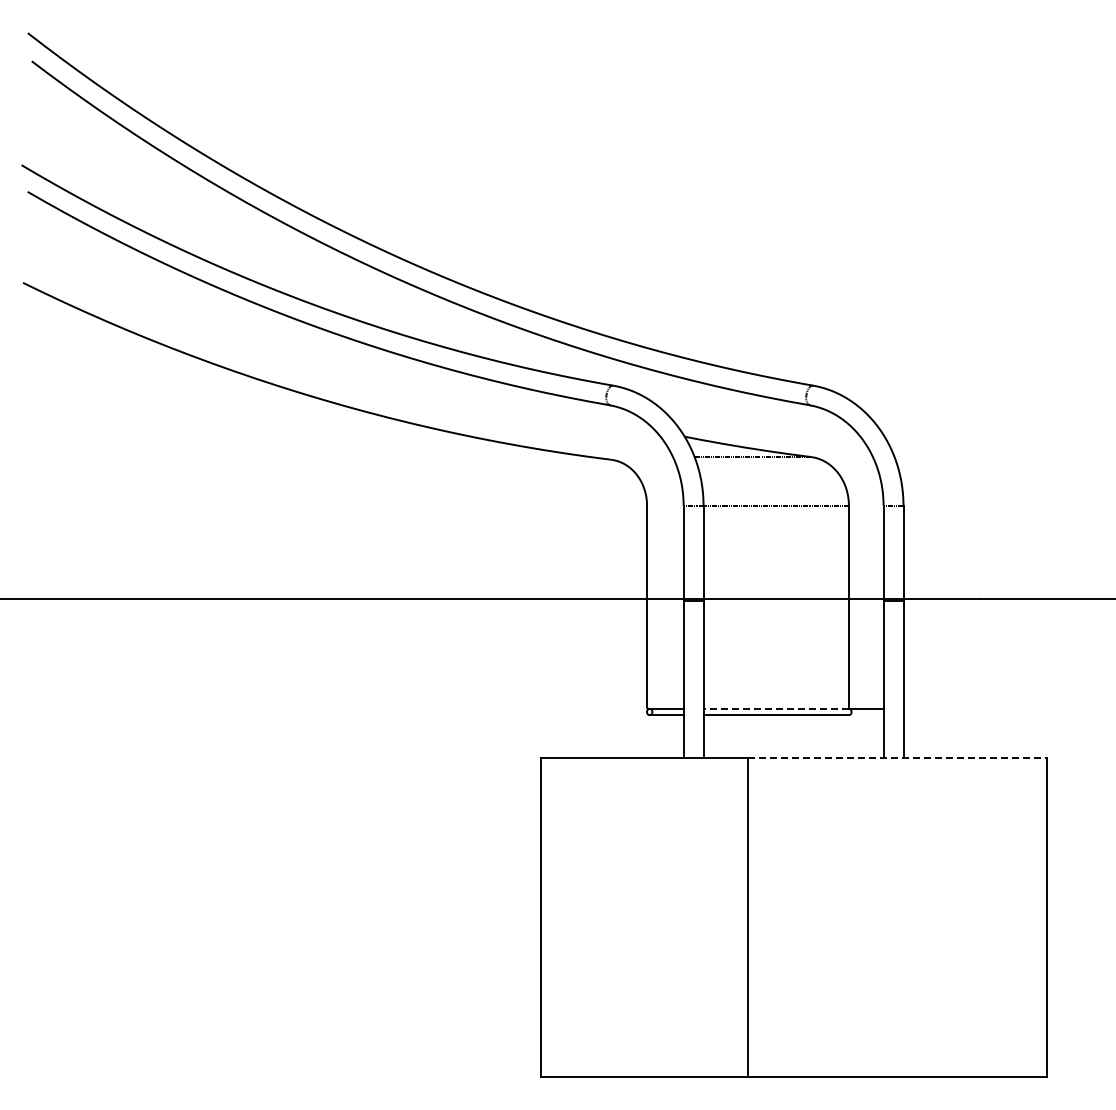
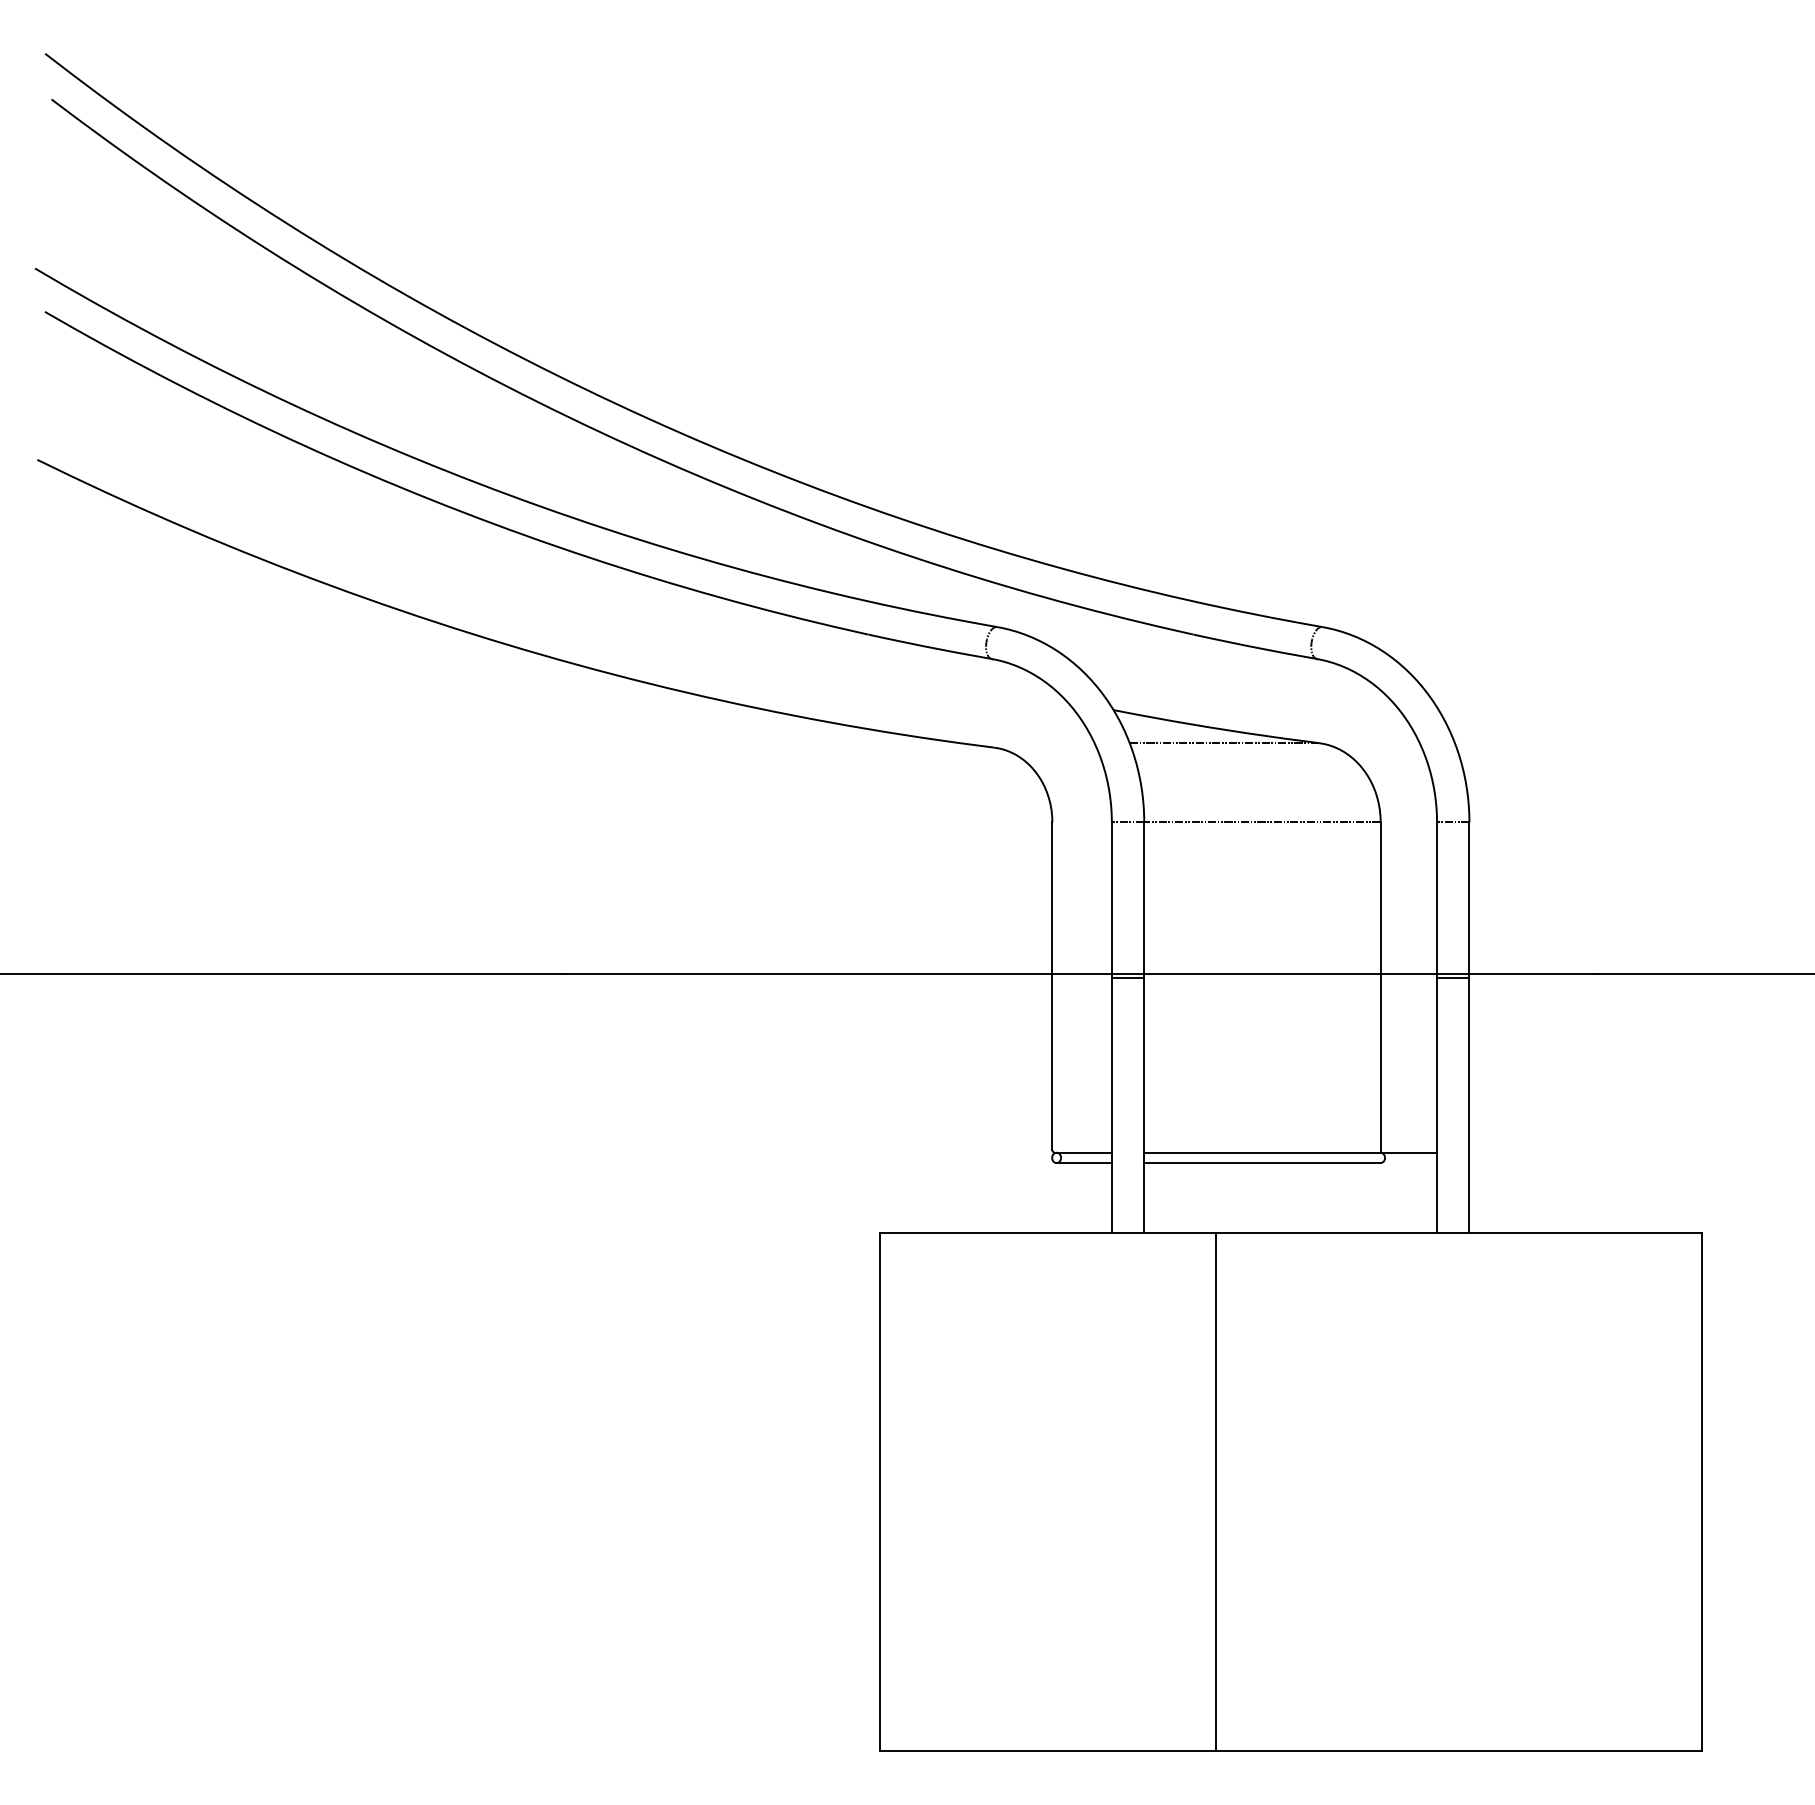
line: (776, 708) -> (1262, 1152), dashed -> solid
line: (897, 758) -> (1459, 1233), dashed -> solid

